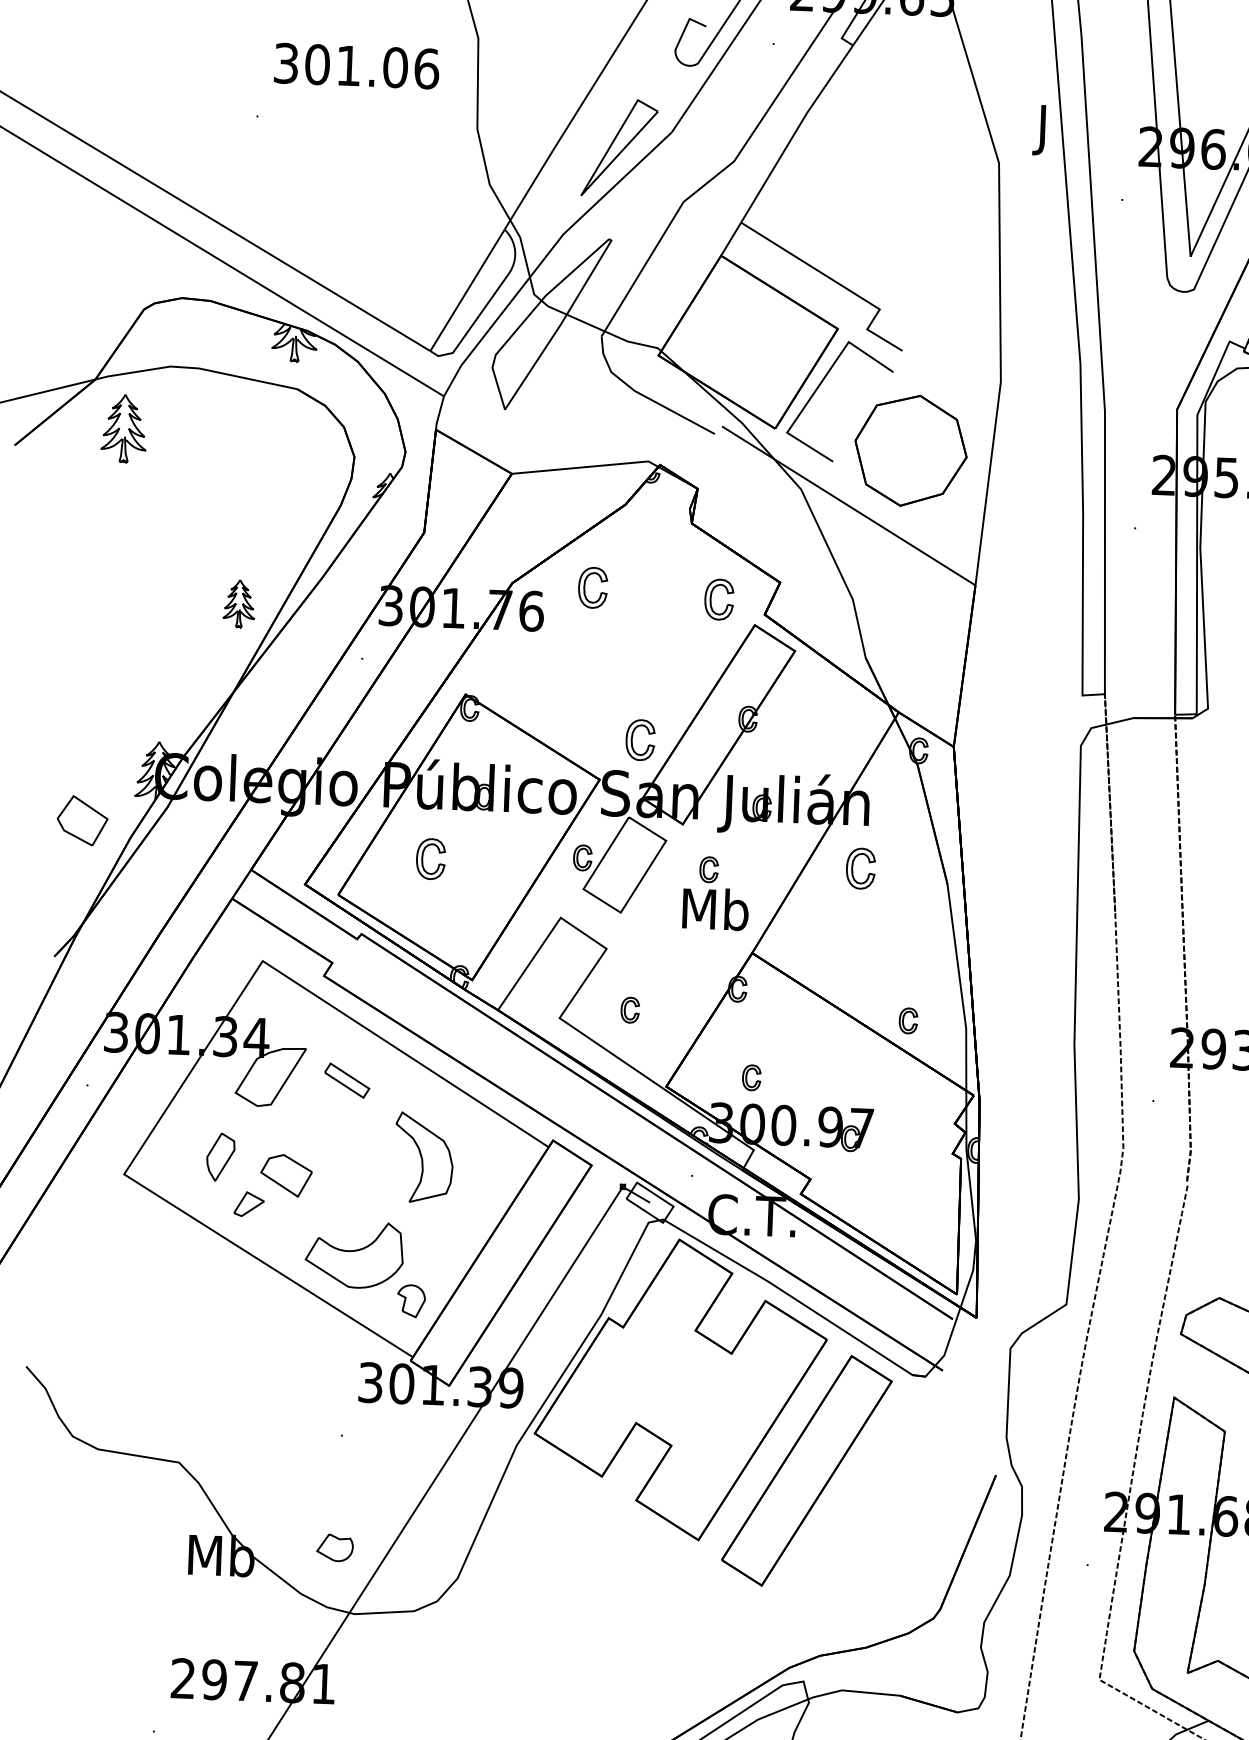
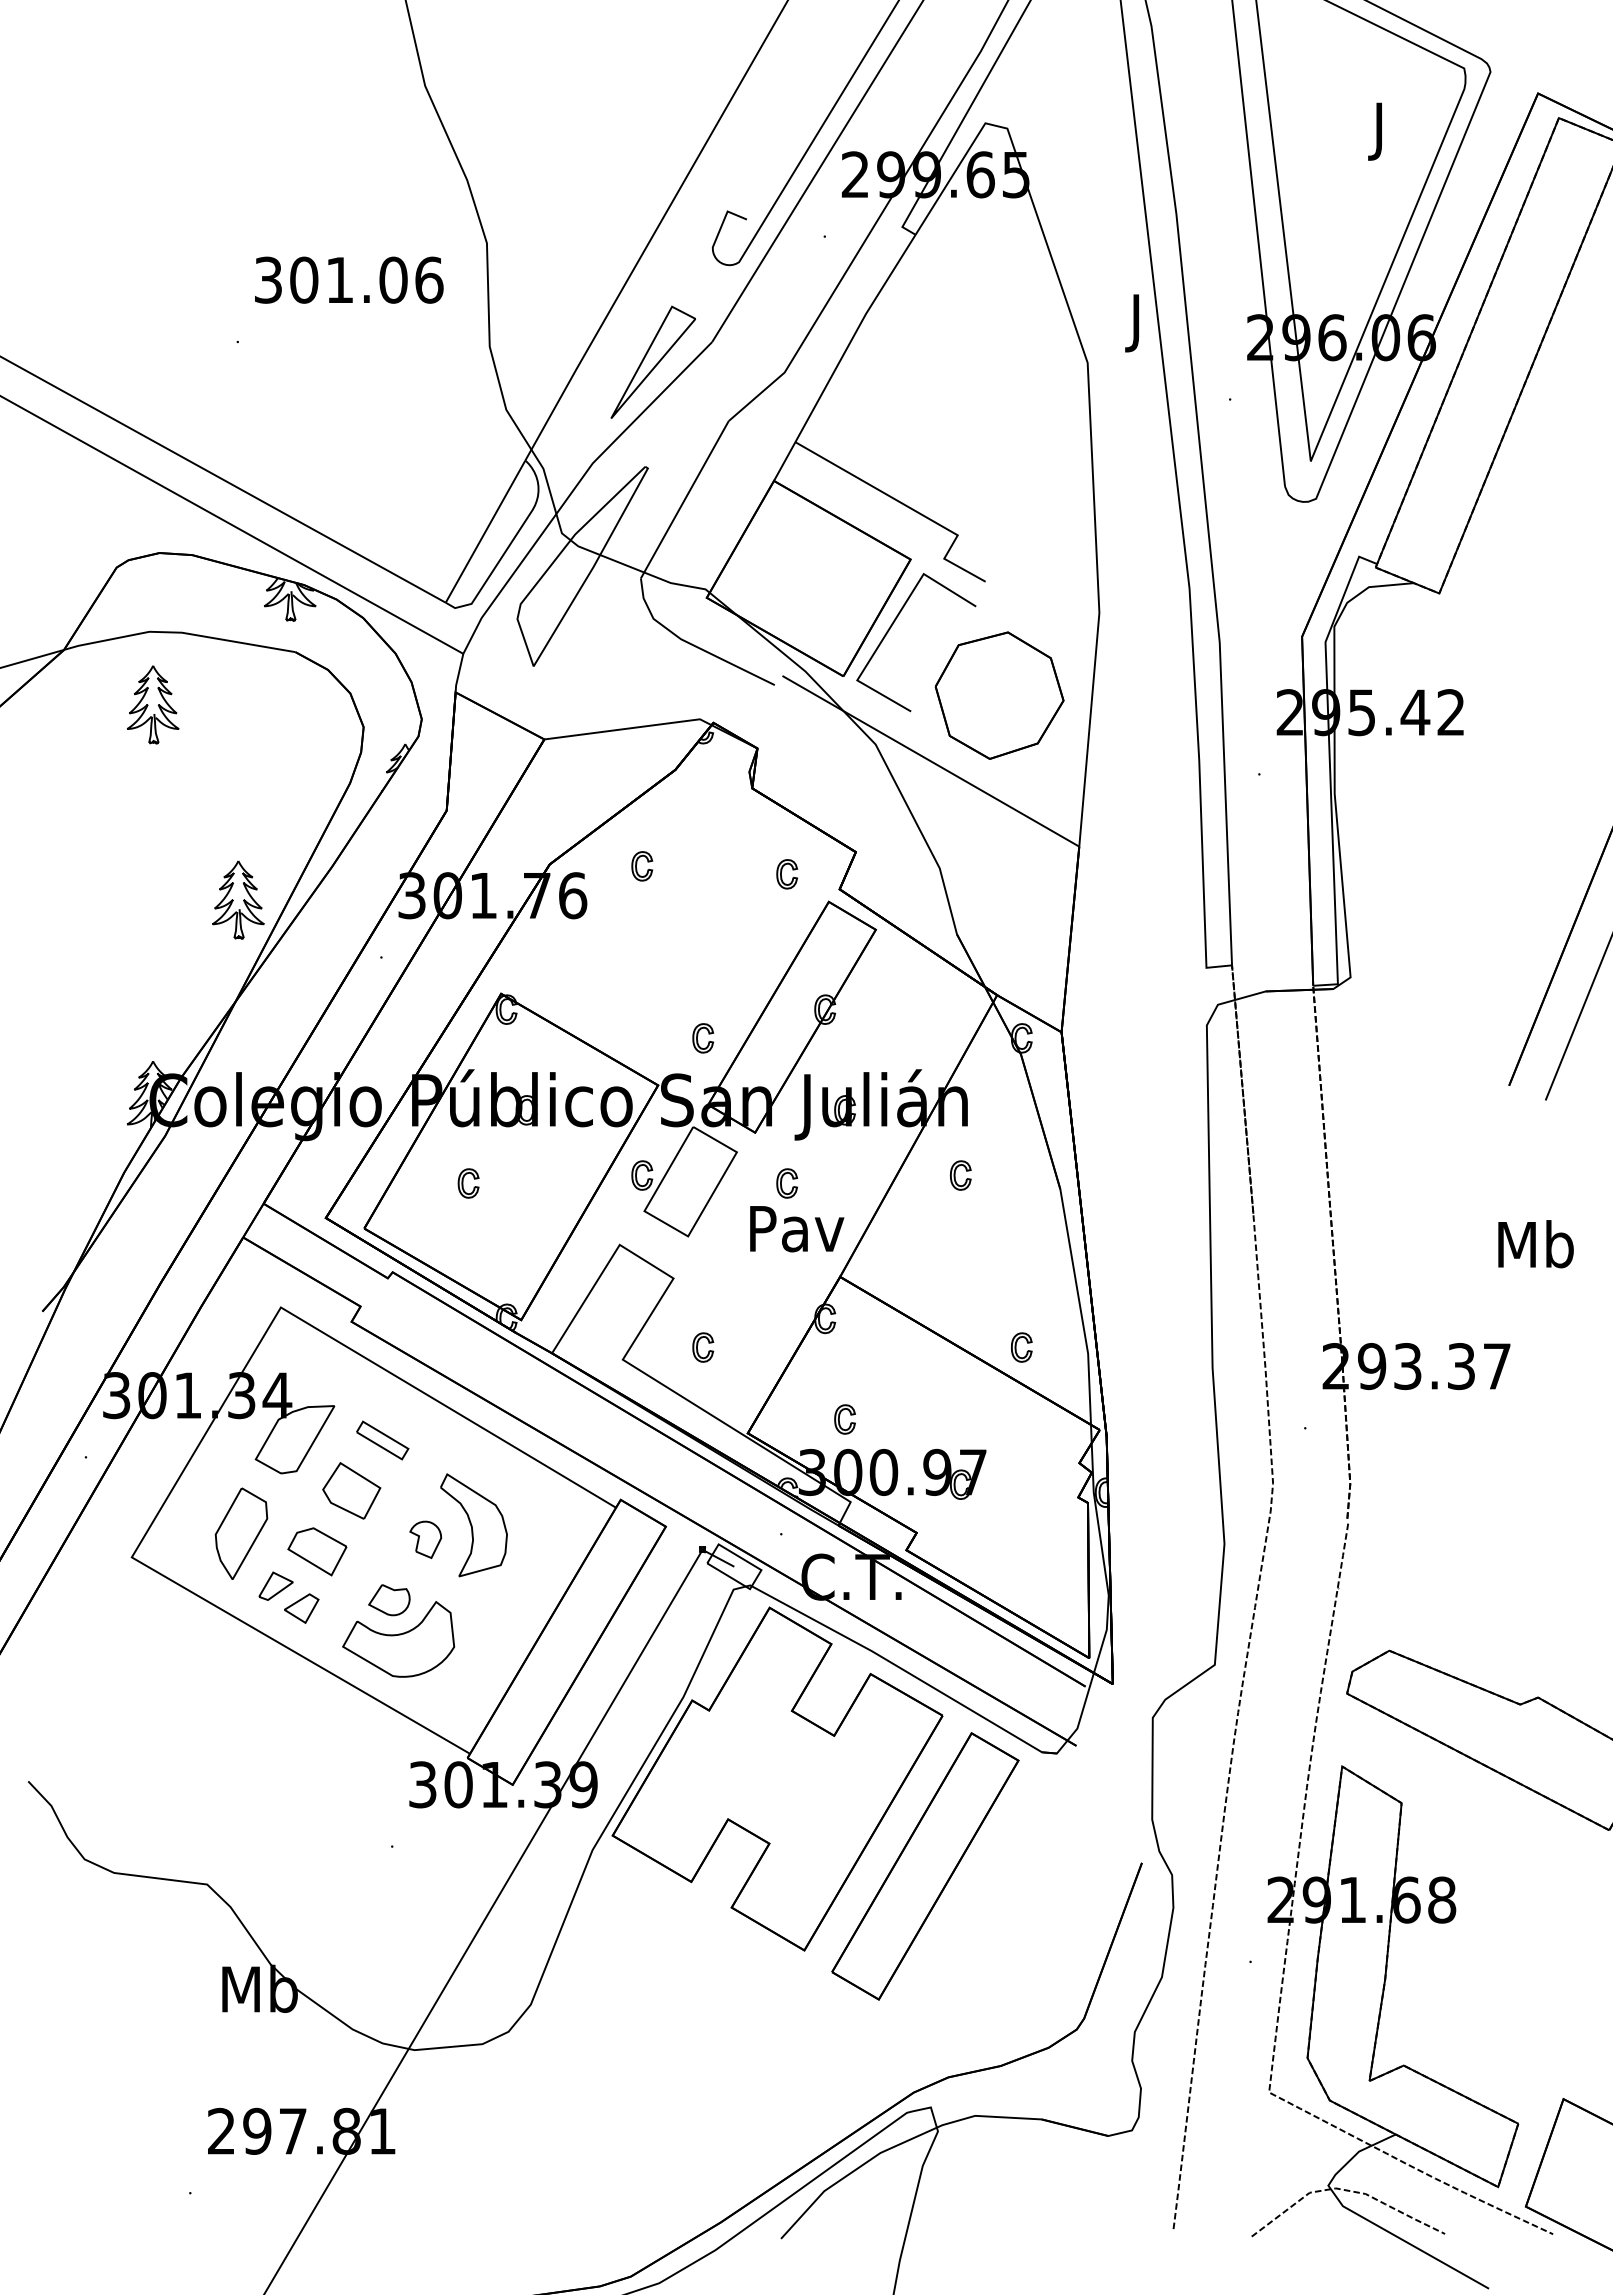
part: (124, 428) -> (153, 704), moved
part: (593, 588) -> (642, 866), size x0.62
part: (719, 599) -> (787, 874), size x0.62
part: (239, 603) -> (238, 899), size x1.43
part: (640, 740) -> (703, 1038), size x0.62
part: (82, 820) -> (351, 1490), moved
part: (430, 859) -> (468, 1183), size x0.62
part: (860, 868) -> (960, 1175), size x0.62
text: (716, 909) -> (797, 1228), Mb -> Pav
part: (220, 1157) -> (241, 1533), size x1.67
part: (270, 1224) -> (301, 1608), added
part: (411, 1300) -> (425, 1539), moved
part: (335, 1548) -> (389, 1600), moved

